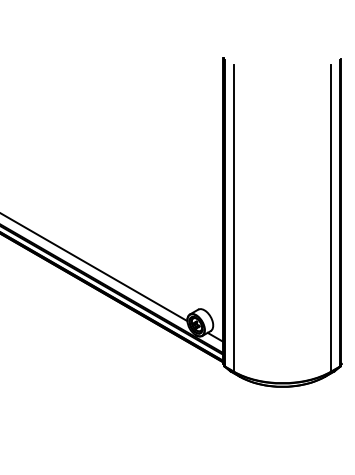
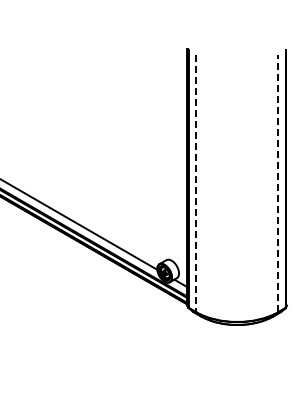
line: (234, 218) -> (196, 183), solid -> dashed
line: (331, 218) -> (278, 183), solid -> dashed

